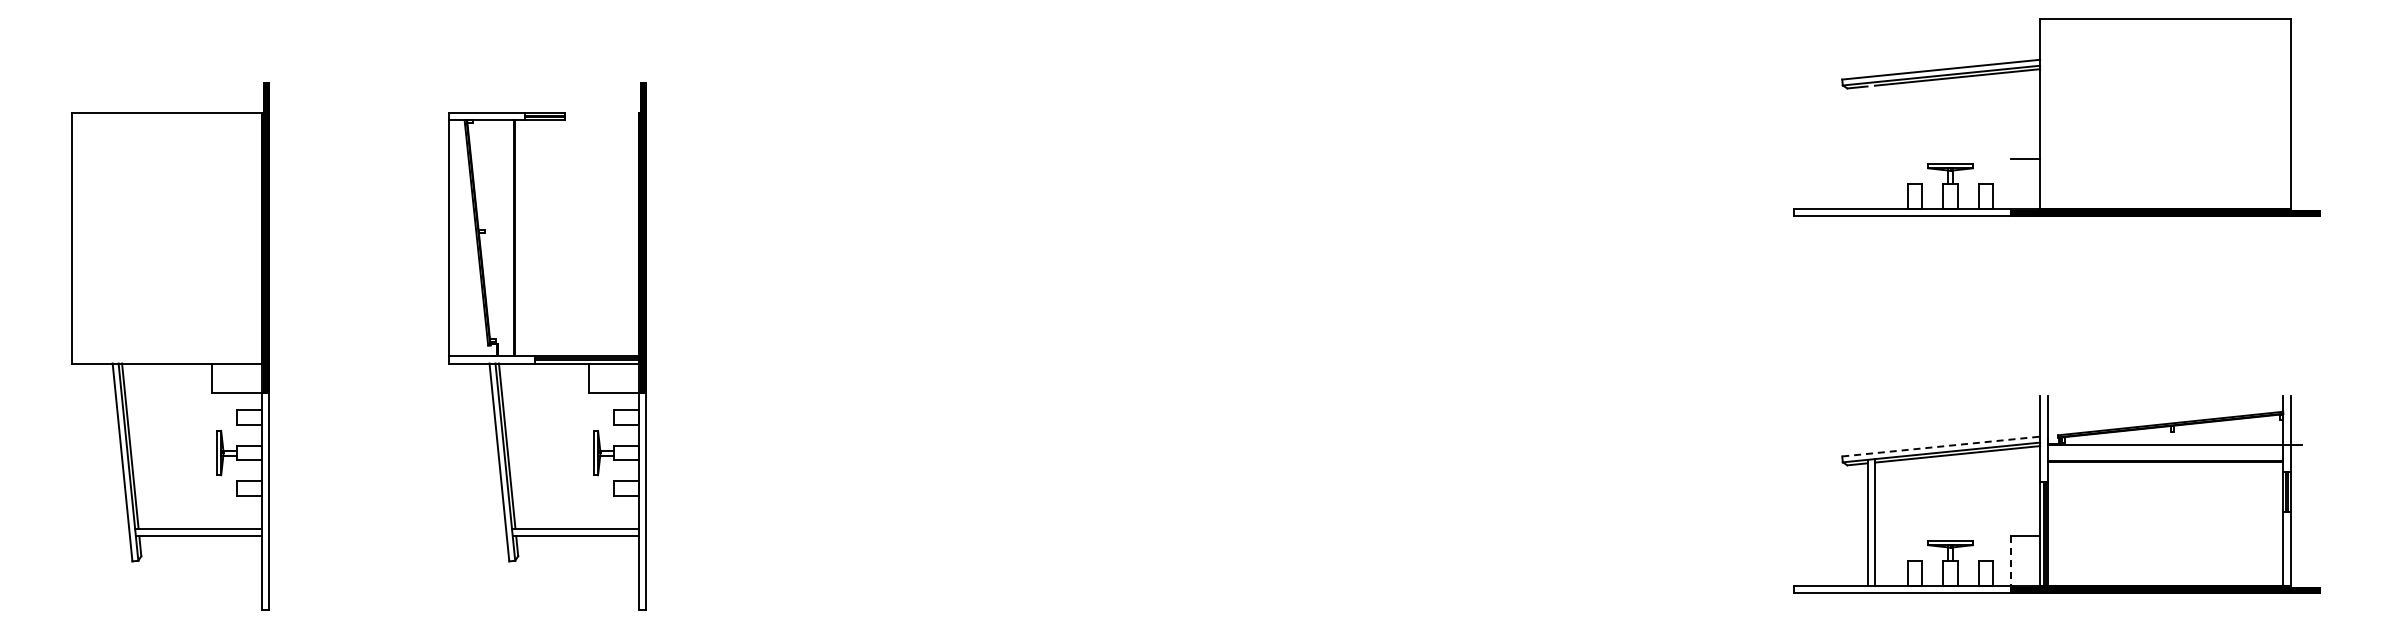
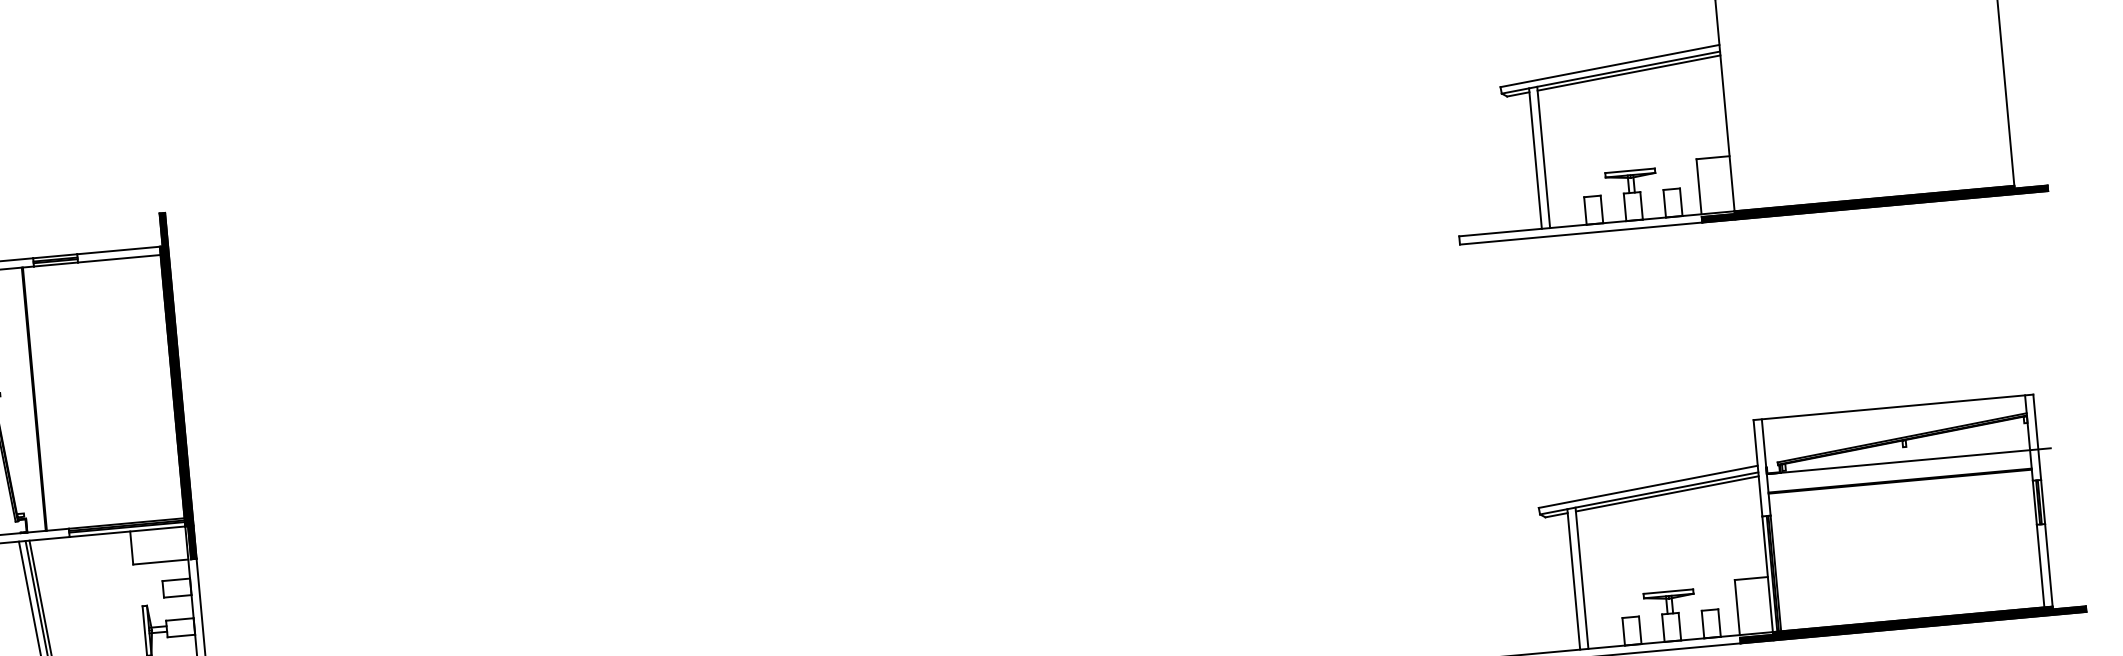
line: (601, 112) -> (118, 249), added
line: (601, 120) -> (119, 258), added
line: (1867, 145) -> (1535, 158), added
line: (1874, 145) -> (1543, 157), added
line: (2010, 183) -> (1698, 186), added
line: (2165, 395) -> (1893, 407), added
line: (1941, 446) -> (1648, 486), dashed -> solid
line: (2010, 560) -> (1737, 607), dashed -> solid

